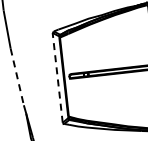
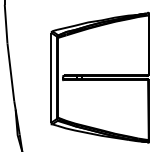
line: (16, 77) -> (10, 72), dashed -> solid
line: (57, 77) -> (50, 77), dashed -> solid

